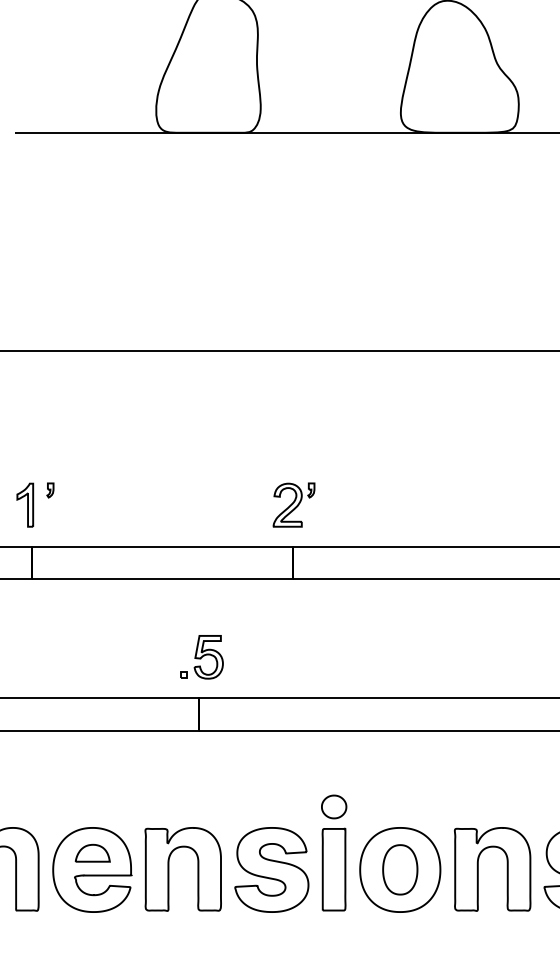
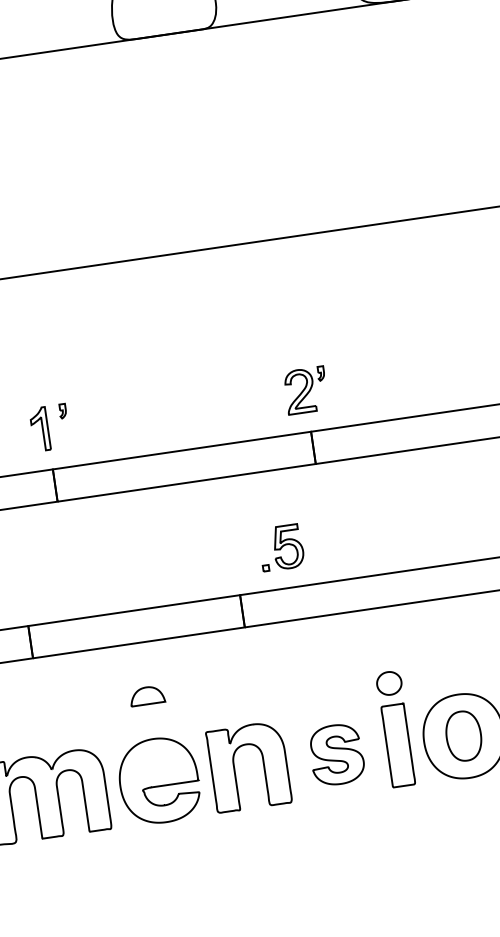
part: (201, 657) -> (281, 548), moved
part: (92, 852) -> (146, 695), moved
part: (271, 869) -> (336, 754), size x0.7

